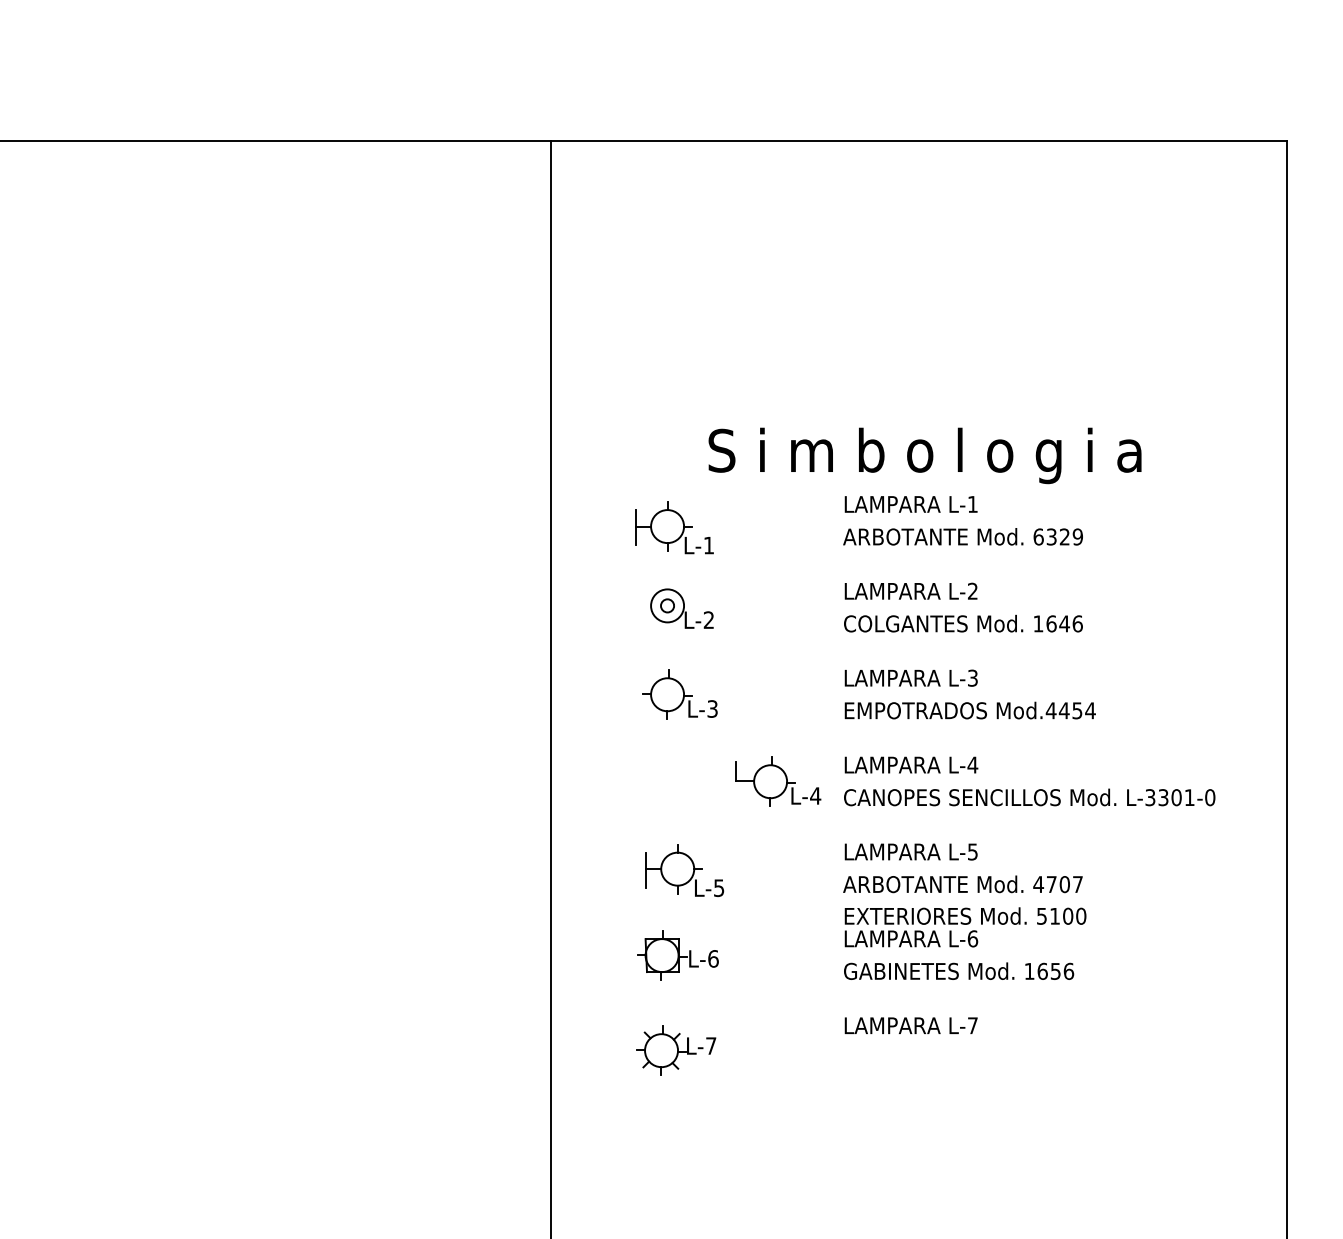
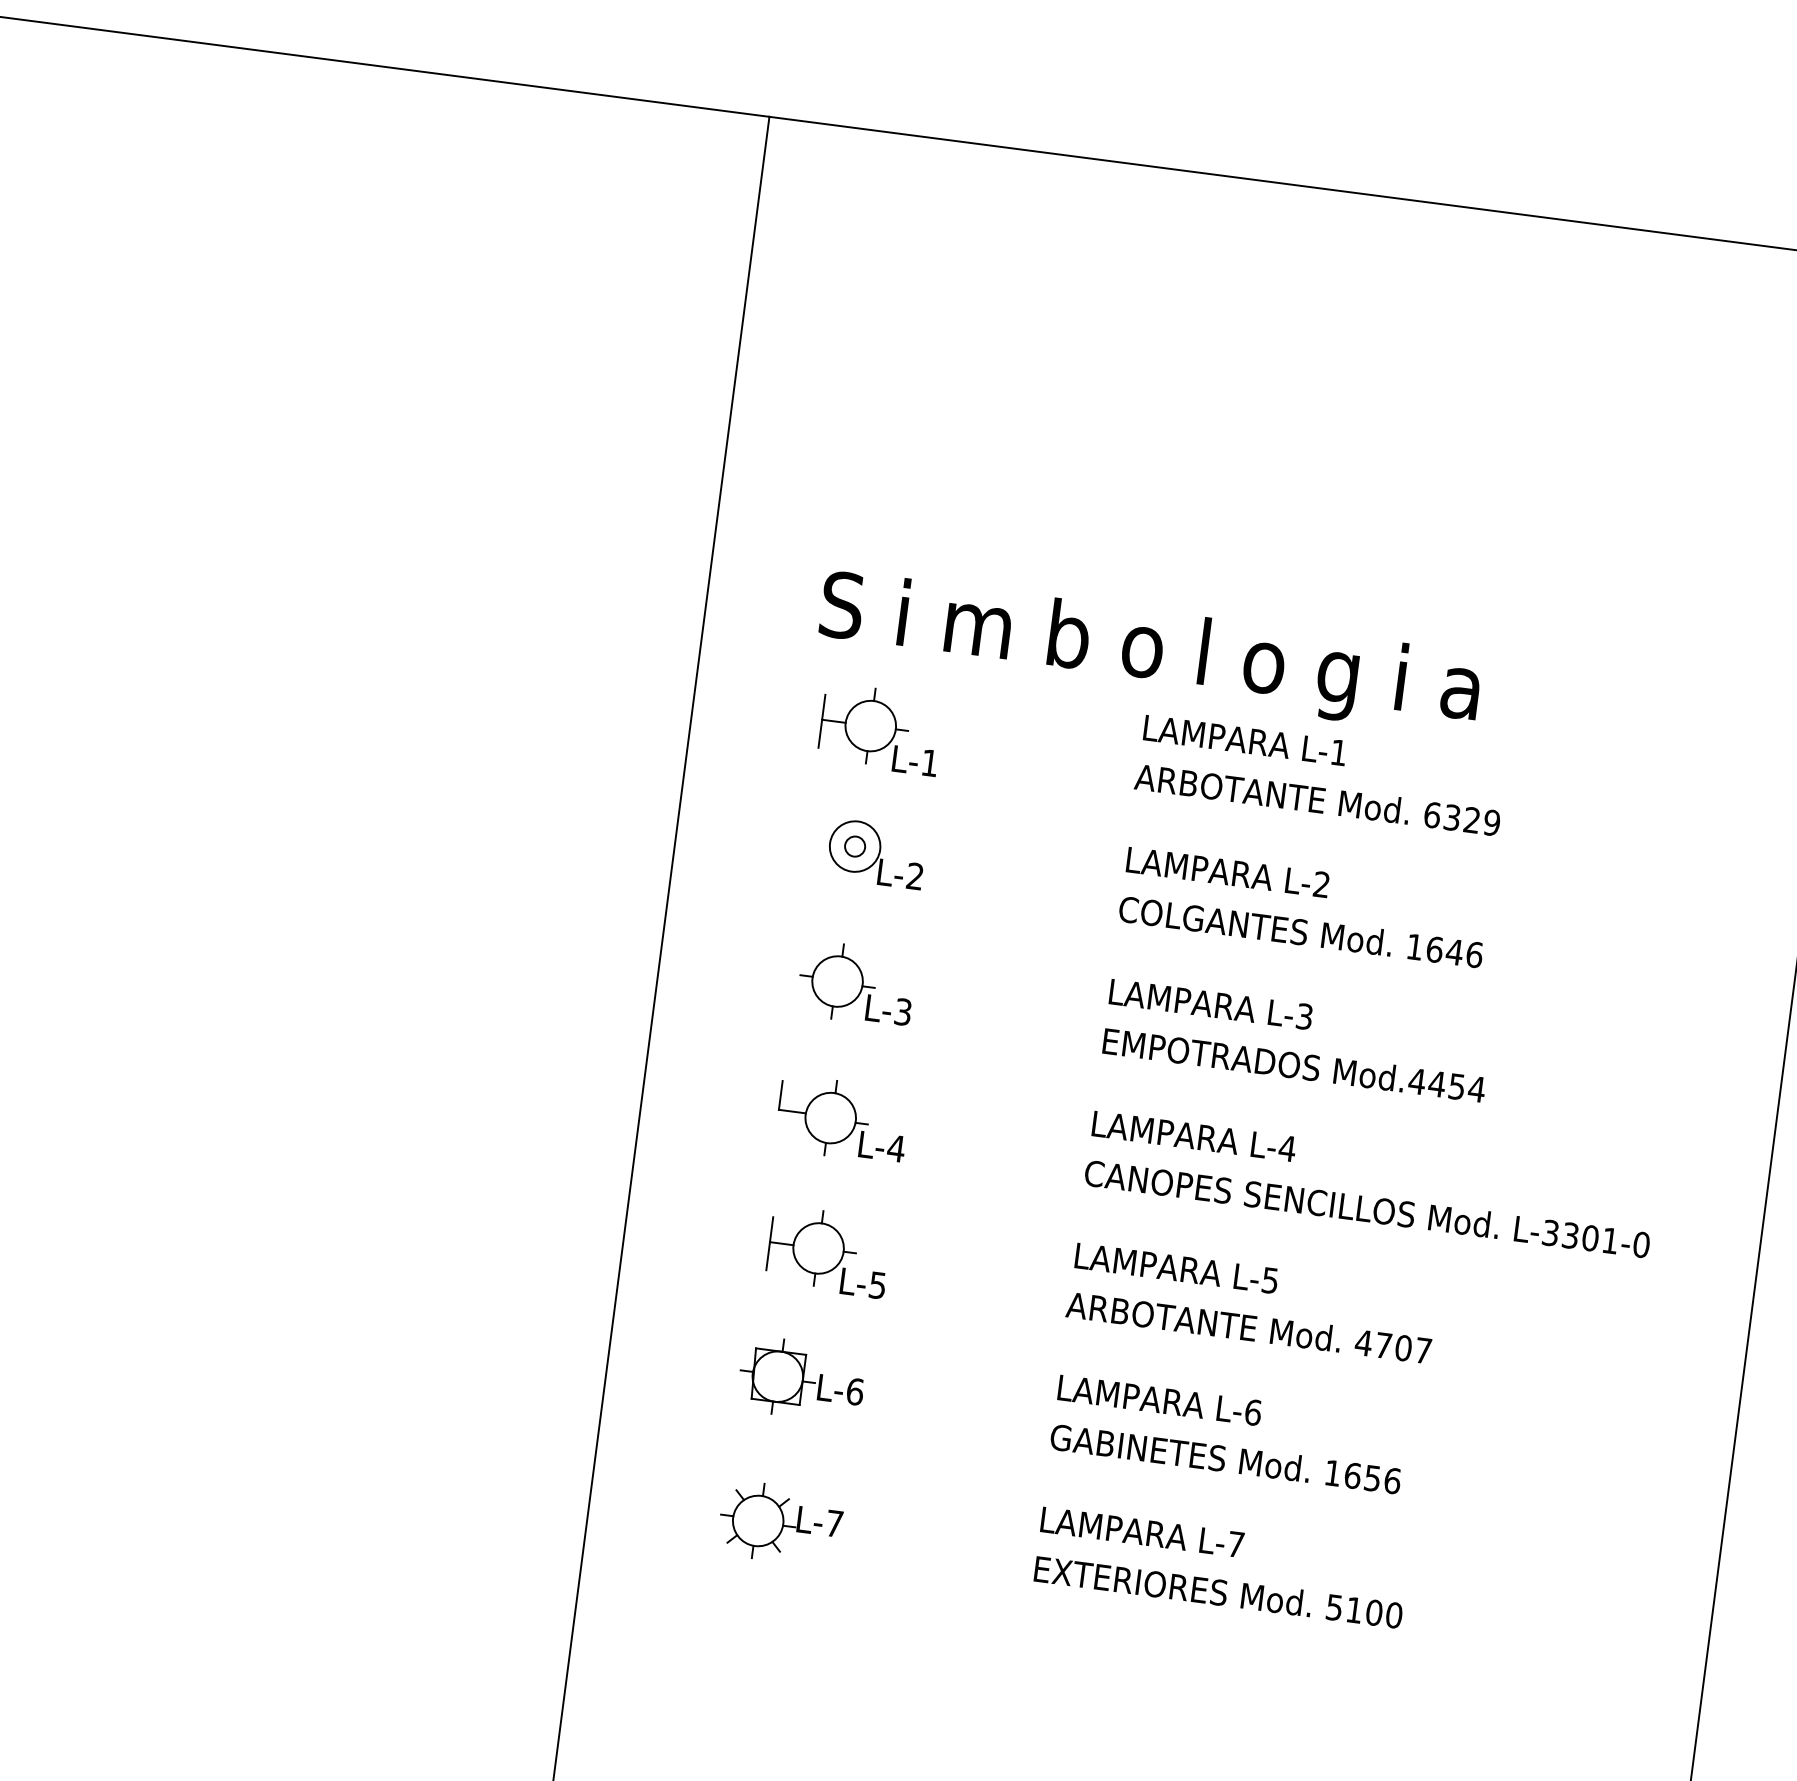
text: (924, 455) -> (1148, 652), moved
part: (778, 781) -> (842, 1119), moved
text: (965, 915) -> (1218, 1591), moved

